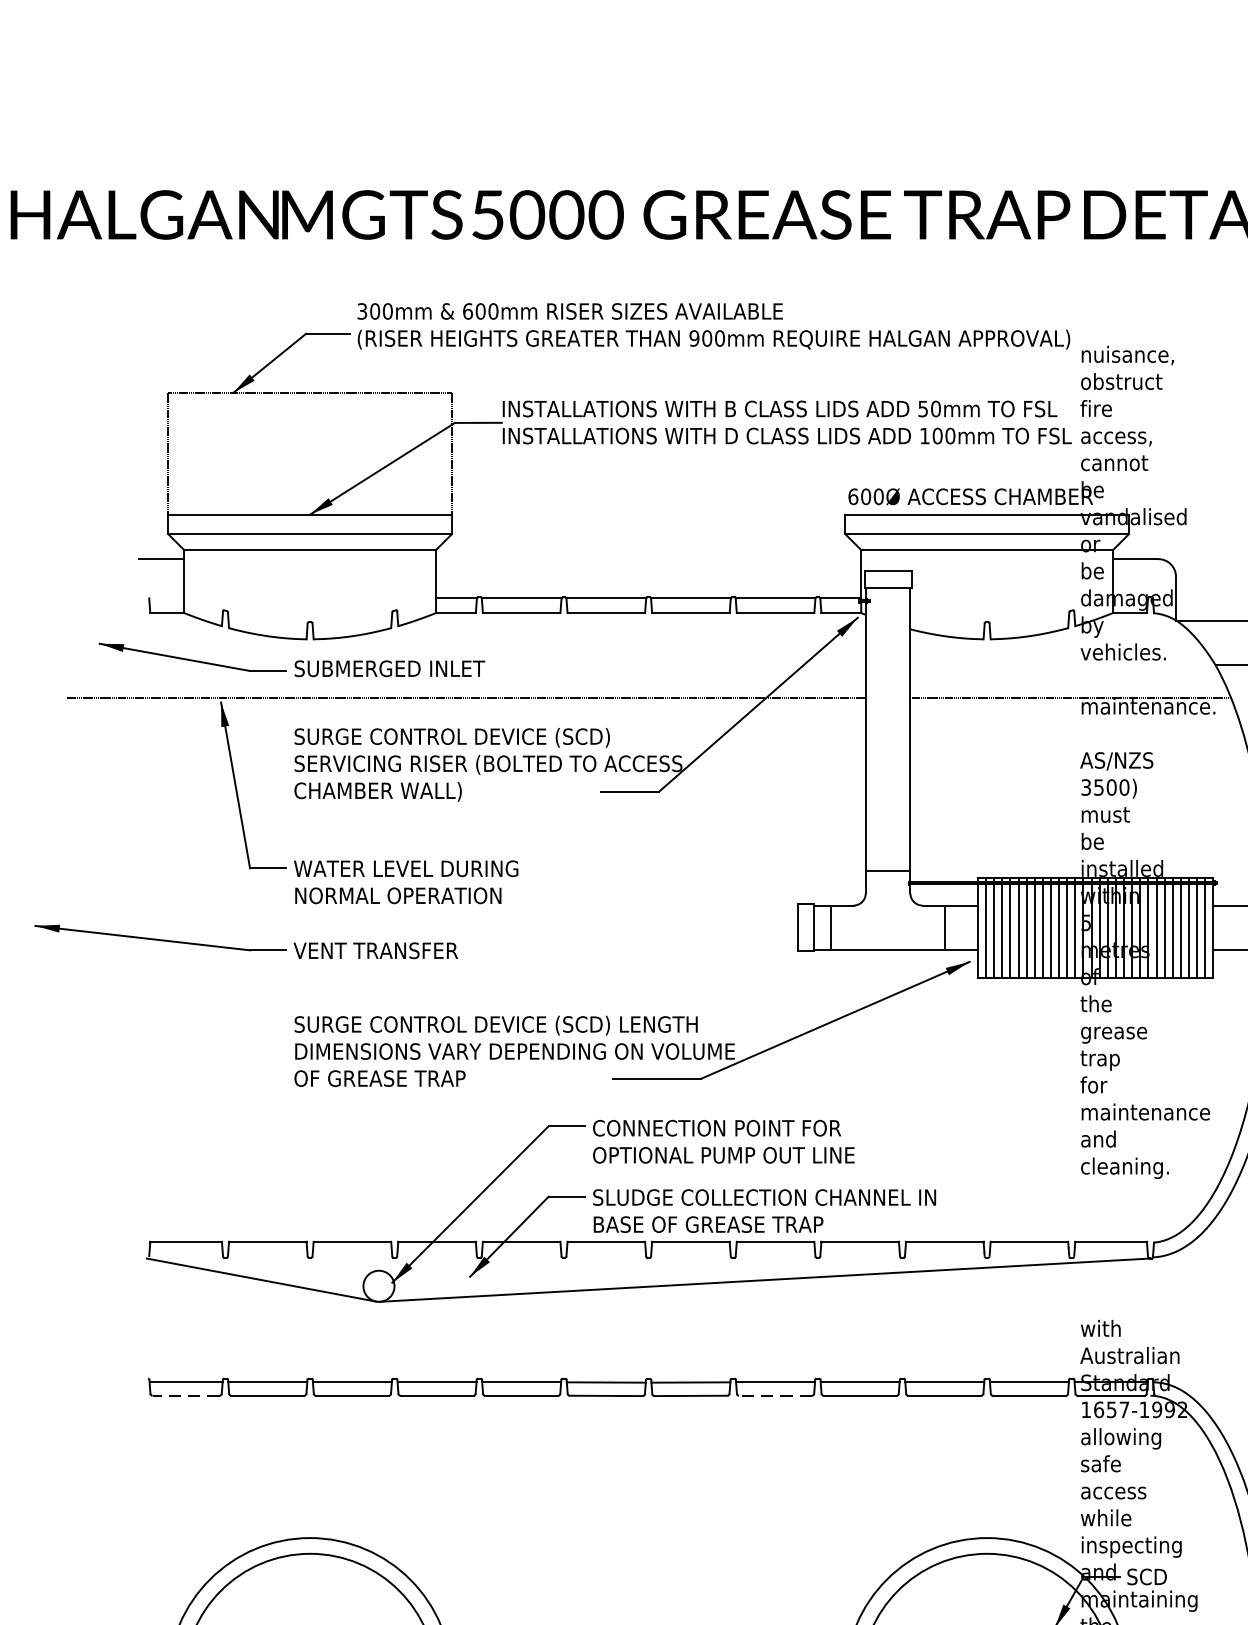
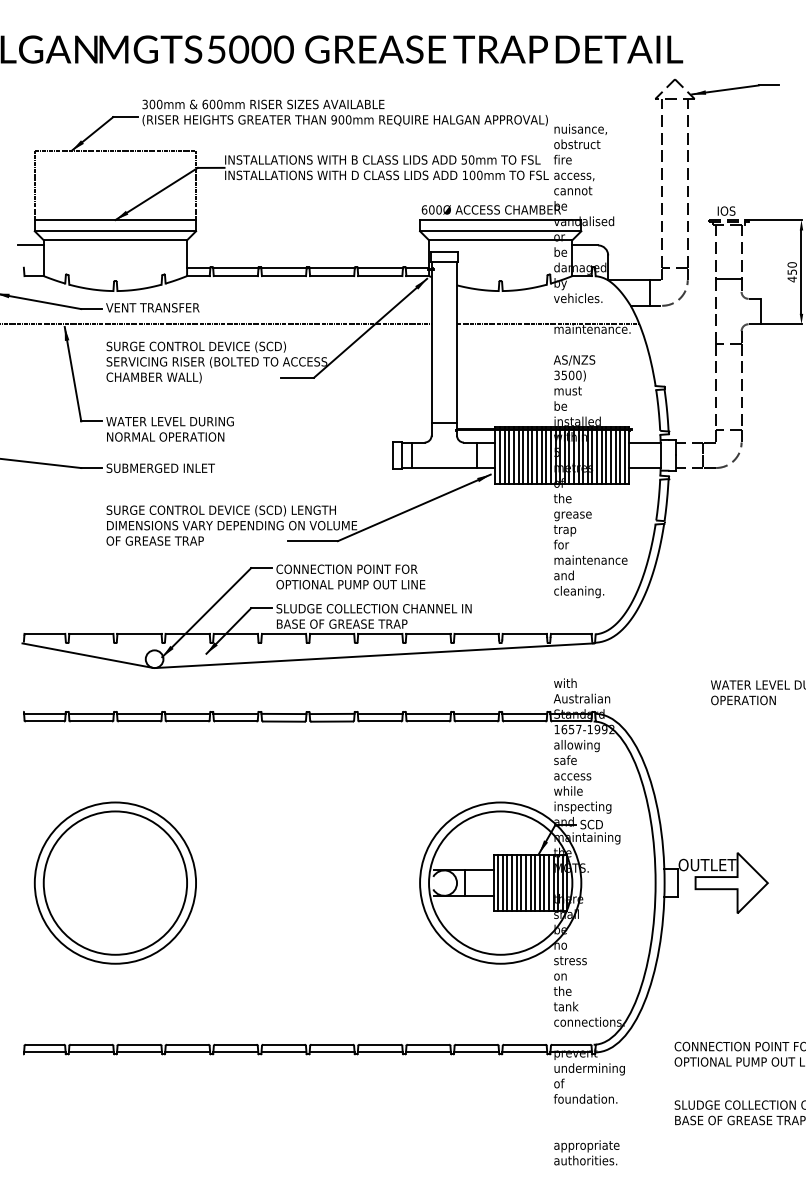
text: (389, 668) -> (160, 307), SUBMERGED INLET -> VENT TRANSFER
text: (389, 949) -> (160, 467), VENT TRANSFER -> SUBMERGED INLET
line: (185, 1395) -> (44, 721), dashed -> solid
line: (775, 1395) -> (380, 721), dashed -> solid

